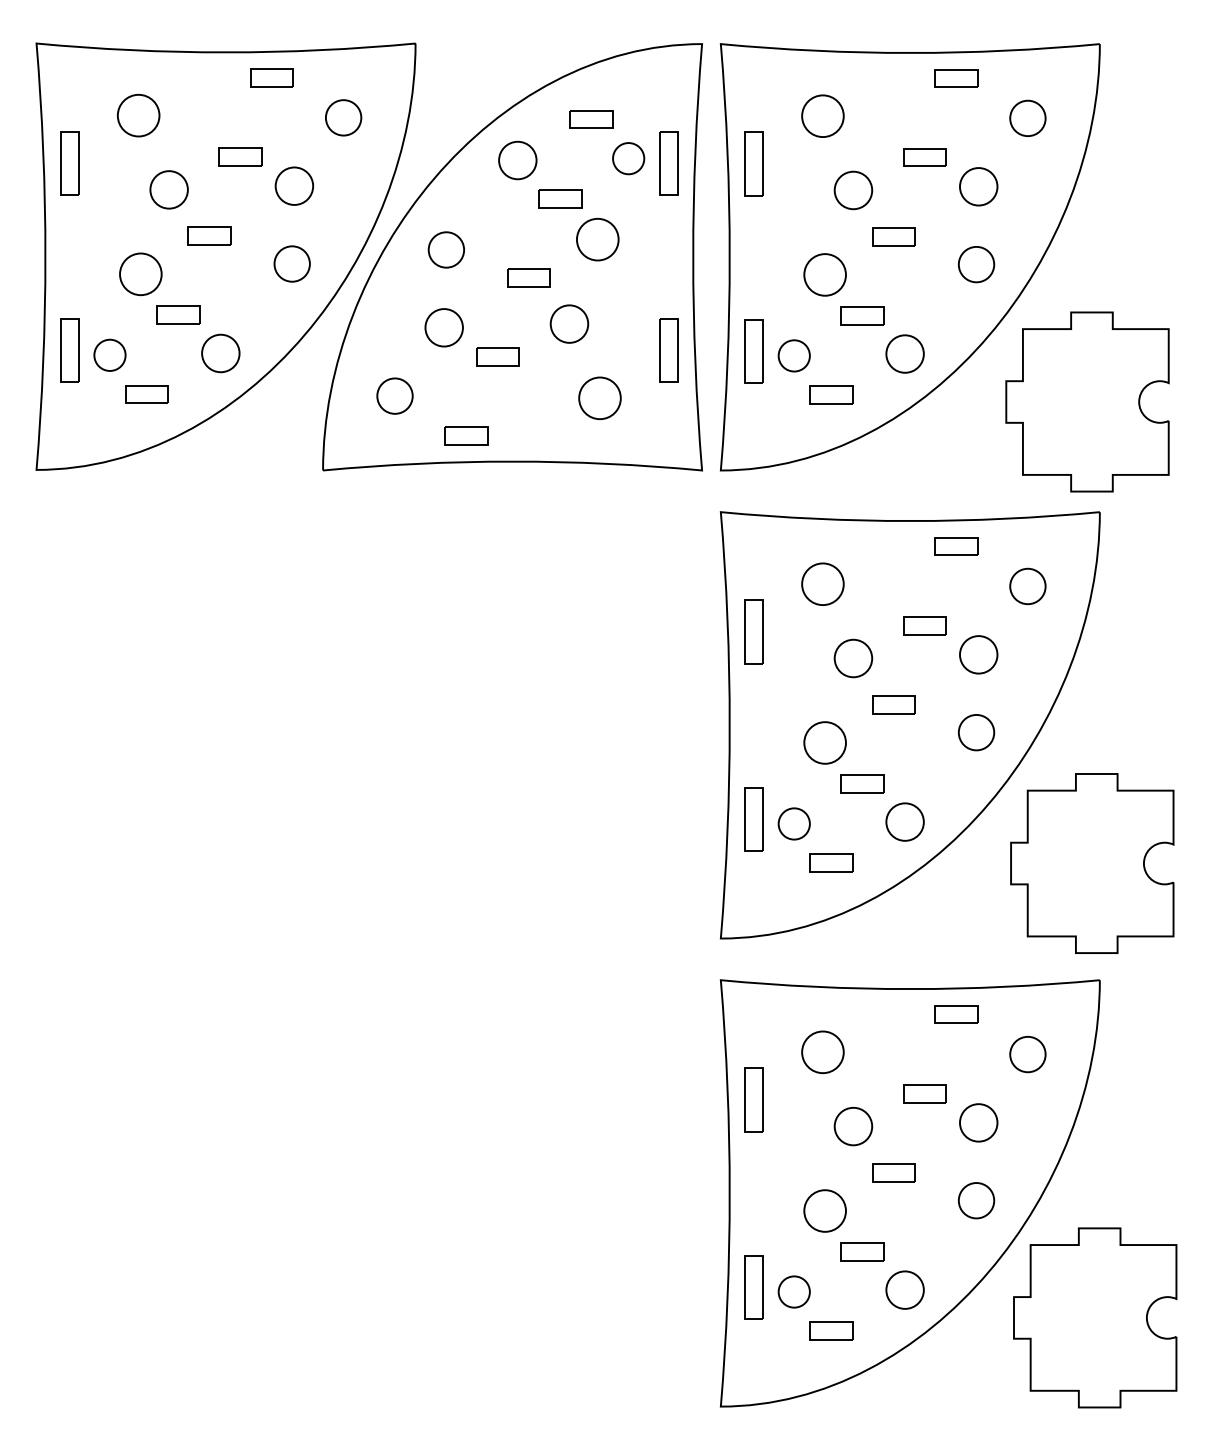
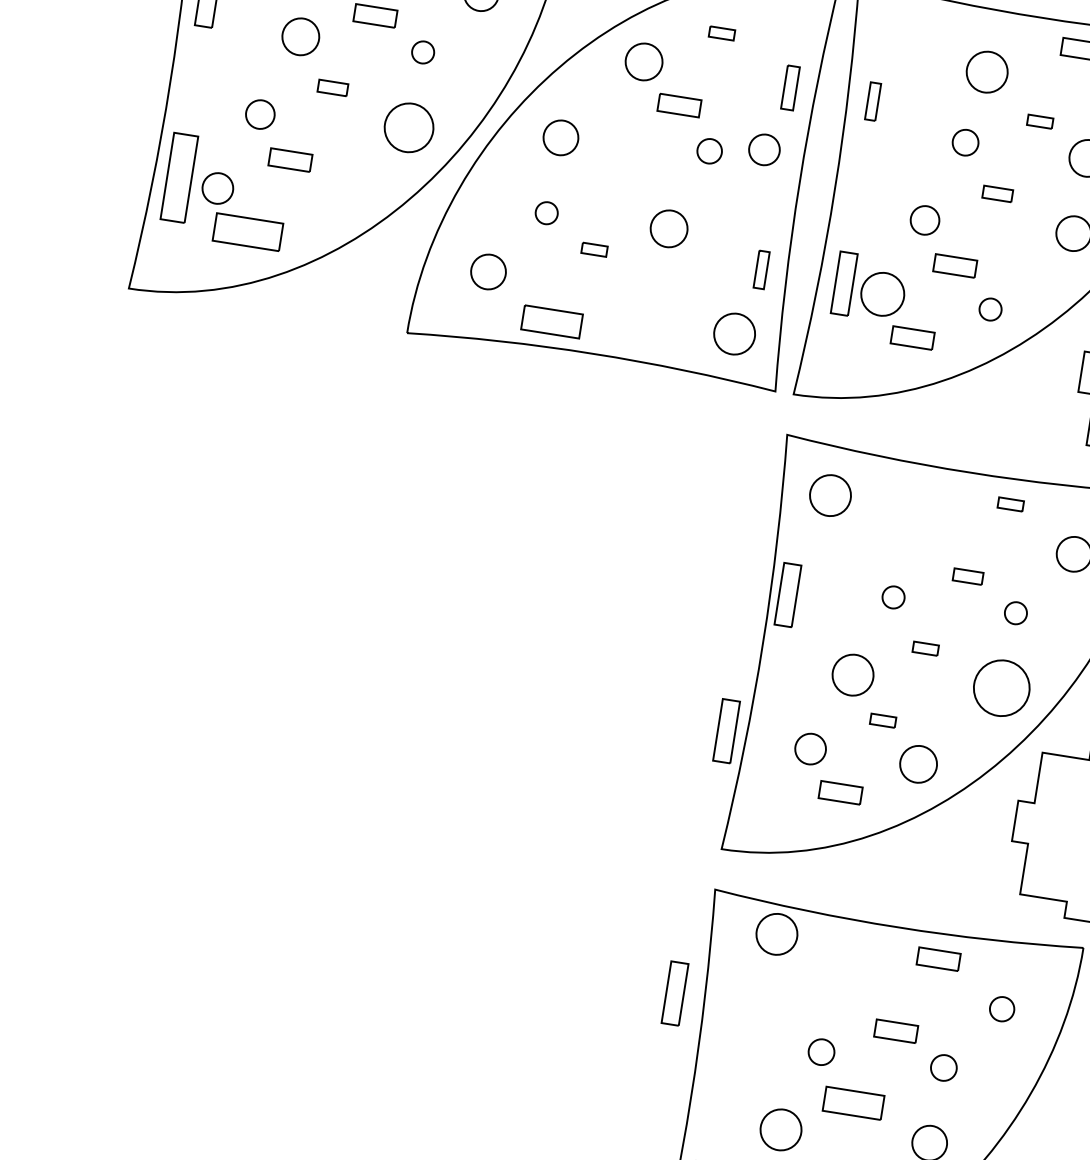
part: (822, 115) -> (986, 71), moved
part: (591, 119) -> (721, 33), size x0.6
part: (924, 157) -> (1039, 121), size x0.6
part: (628, 158) -> (764, 149), moved
part: (668, 163) -> (790, 88), size x0.7
part: (753, 163) -> (872, 101), size x0.6
part: (294, 185) -> (423, 51), size x0.6
part: (853, 190) -> (965, 142), size x0.7
part: (209, 235) -> (333, 87), size x0.7
part: (893, 236) -> (997, 193), size x0.7
part: (597, 239) -> (709, 150), size x0.6
part: (291, 263) -> (408, 127), size x1.4
part: (140, 274) -> (259, 114), size x0.7
part: (824, 274) -> (924, 219), size x0.7
part: (528, 277) -> (636, 177), removed
part: (443, 327) -> (546, 212), size x0.6
part: (69, 350) -> (179, 177), size x1.4
part: (668, 350) -> (761, 269), size x0.6
part: (220, 353) -> (325, 203), removed
part: (904, 353) -> (990, 308), size x0.6
part: (793, 355) -> (881, 293), size x1.4
part: (497, 356) -> (594, 249), size x0.6
part: (146, 394) -> (247, 232), size x1.6
part: (599, 398) -> (734, 334), moved
part: (466, 435) -> (551, 321), size x1.4
part: (956, 546) -> (1010, 504), size x0.6
part: (822, 583) -> (830, 494), moved
part: (924, 625) -> (967, 576), size x0.7
part: (753, 631) -> (787, 594), moved
part: (978, 654) -> (1015, 612), size x0.6
part: (853, 658) -> (893, 597), size x0.6
part: (893, 704) -> (925, 648), size x0.6
part: (976, 732) -> (1001, 688), size x1.6
part: (862, 783) -> (883, 720), size x0.6
part: (753, 819) -> (726, 731), moved
part: (822, 1051) -> (776, 933), moved
part: (1027, 1054) -> (1001, 1008), size x0.7
part: (753, 1099) -> (674, 993), moved
part: (978, 1122) -> (943, 1067), size x0.7
part: (853, 1126) -> (821, 1052), size x0.7
part: (893, 1172) -> (853, 1103), size x1.4

